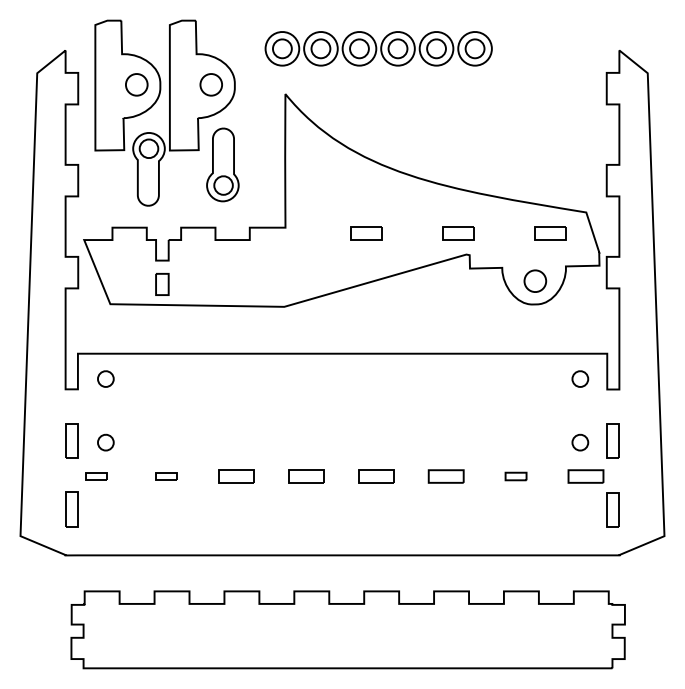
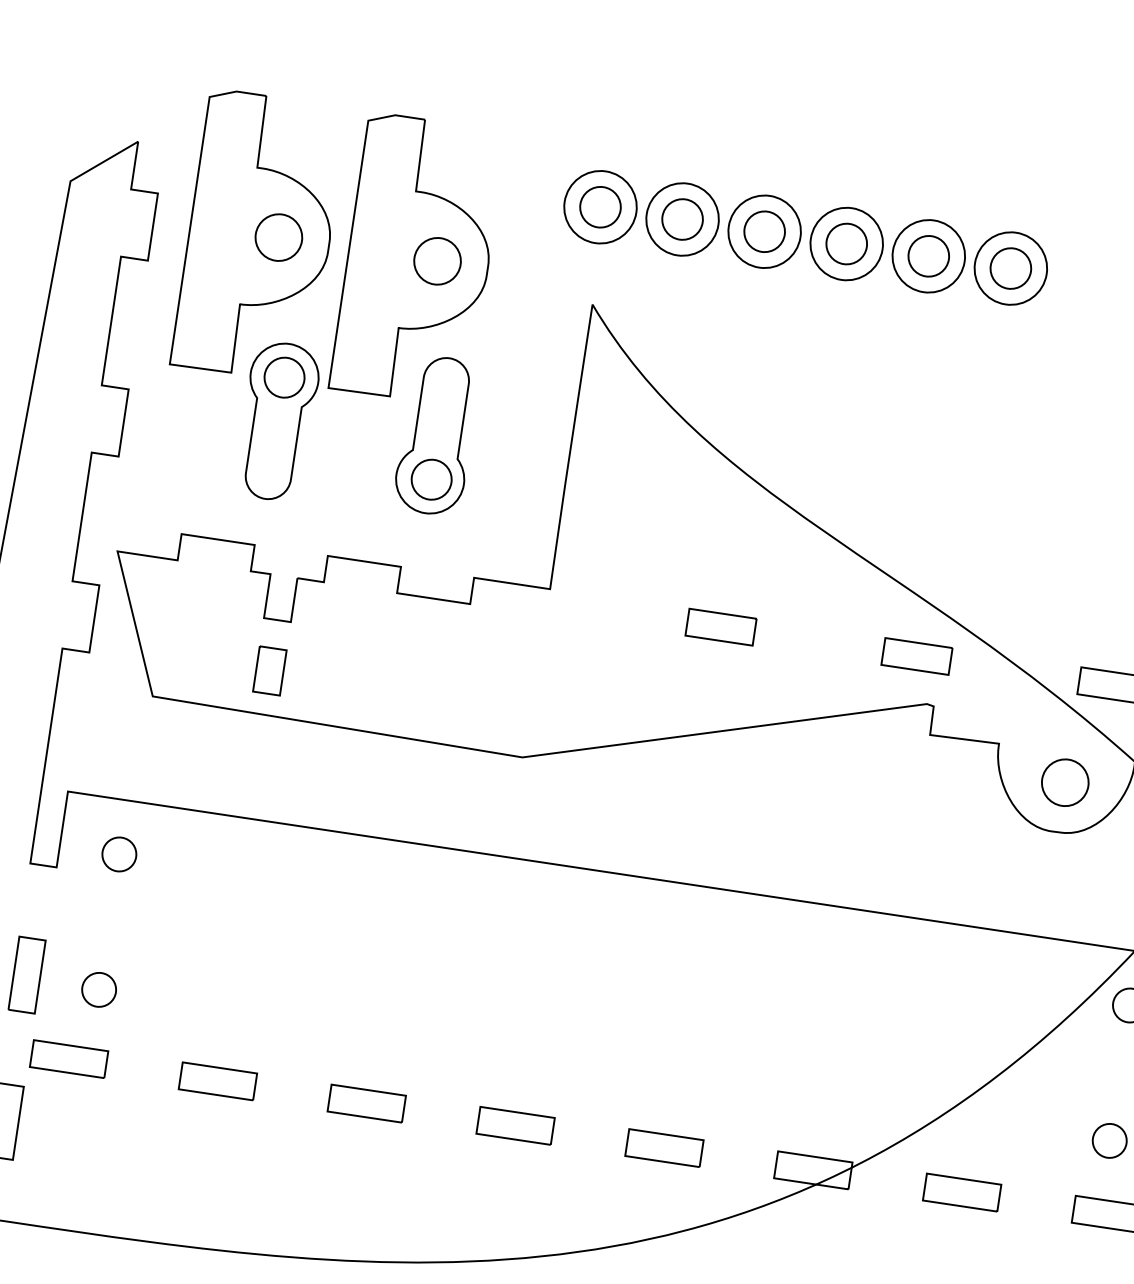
part: (96, 476) -> (68, 1058), size x1.67
part: (166, 476) -> (217, 1081), size x1.67
part: (515, 476) -> (960, 1192), size x1.67

